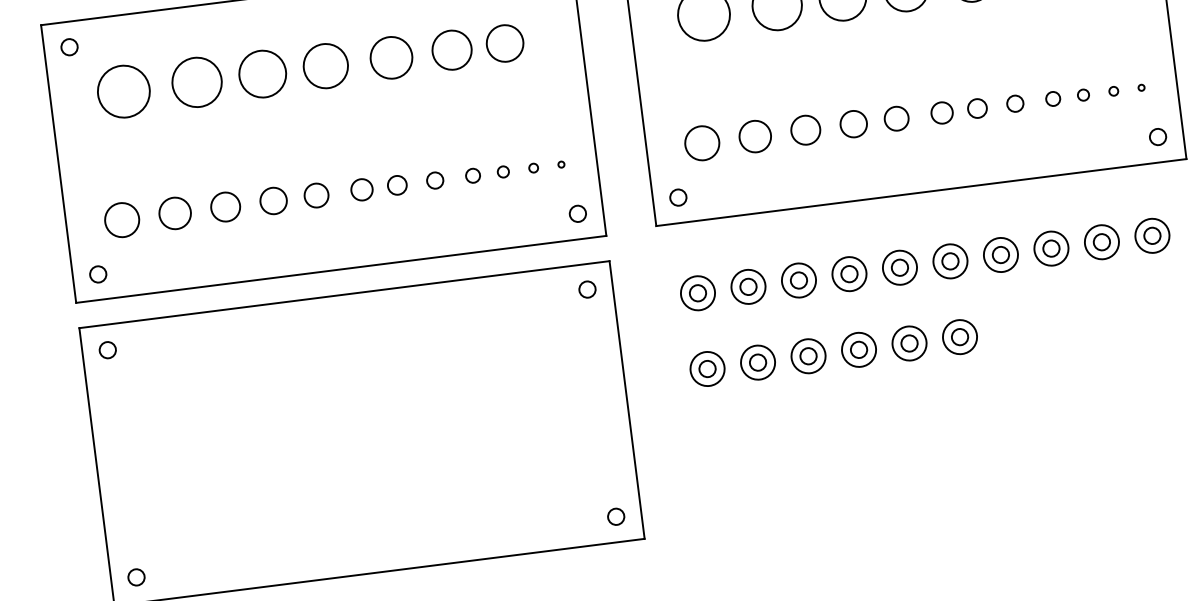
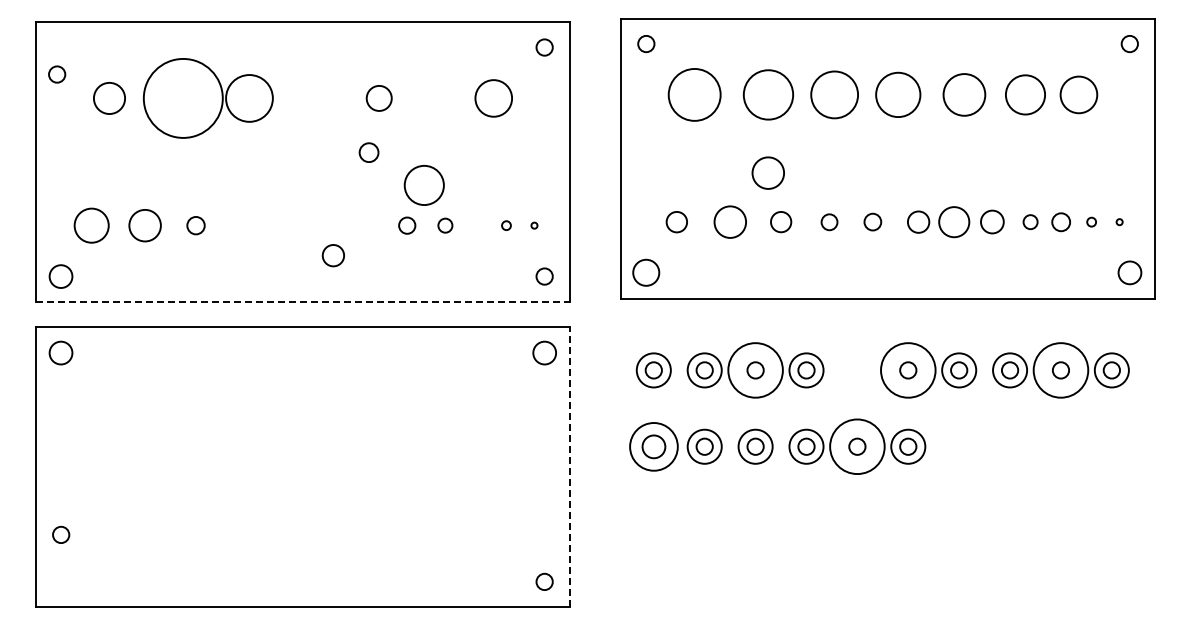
circle: (69, 47) -> (57, 74), moved
circle: (451, 50) -> (423, 185), moved
circle: (391, 57) -> (379, 98), size x0.6
circle: (326, 66) -> (313, 98), removed
circle: (197, 82) -> (183, 98), size x1.6
circle: (785, 82) -> (767, 172), added
circle: (123, 91) -> (109, 98), size x0.6
circle: (1082, 94) -> (1060, 221), size x1.6
circle: (1015, 104) -> (992, 222), size x1.4
circle: (976, 107) -> (953, 221), size x1.6
circle: (896, 118) -> (872, 221), size x0.7
circle: (853, 124) -> (829, 222), size x0.6
circle: (805, 129) -> (780, 221), size x0.7
circle: (1157, 137) -> (1129, 273), size x1.4
circle: (701, 143) -> (676, 222), size x0.6
circle: (502, 171) -> (475, 225), removed
circle: (396, 185) -> (368, 152), moved
circle: (361, 189) -> (332, 255), moved
circle: (316, 195) -> (287, 225), removed
circle: (678, 198) -> (646, 273), size x1.6
circle: (273, 200) -> (244, 225), removed
circle: (225, 206) -> (195, 225), size x0.6
circle: (1101, 242) -> (1060, 370), size x1.6
circle: (950, 261) -> (908, 370), size x1.6
part: (900, 267) -> (857, 370), removed
line: (341, 269) -> (303, 302), solid -> dashed
circle: (98, 274) -> (61, 276), size x1.4
circle: (798, 280) -> (755, 370), size x1.6
circle: (587, 289) -> (544, 352), size x1.4
circle: (909, 343) -> (857, 446), size x1.6
circle: (108, 349) -> (61, 352), size x1.4
part: (707, 368) -> (653, 446), size x1.4
line: (627, 400) -> (570, 467), solid -> dashed
circle: (136, 576) -> (61, 534), moved

